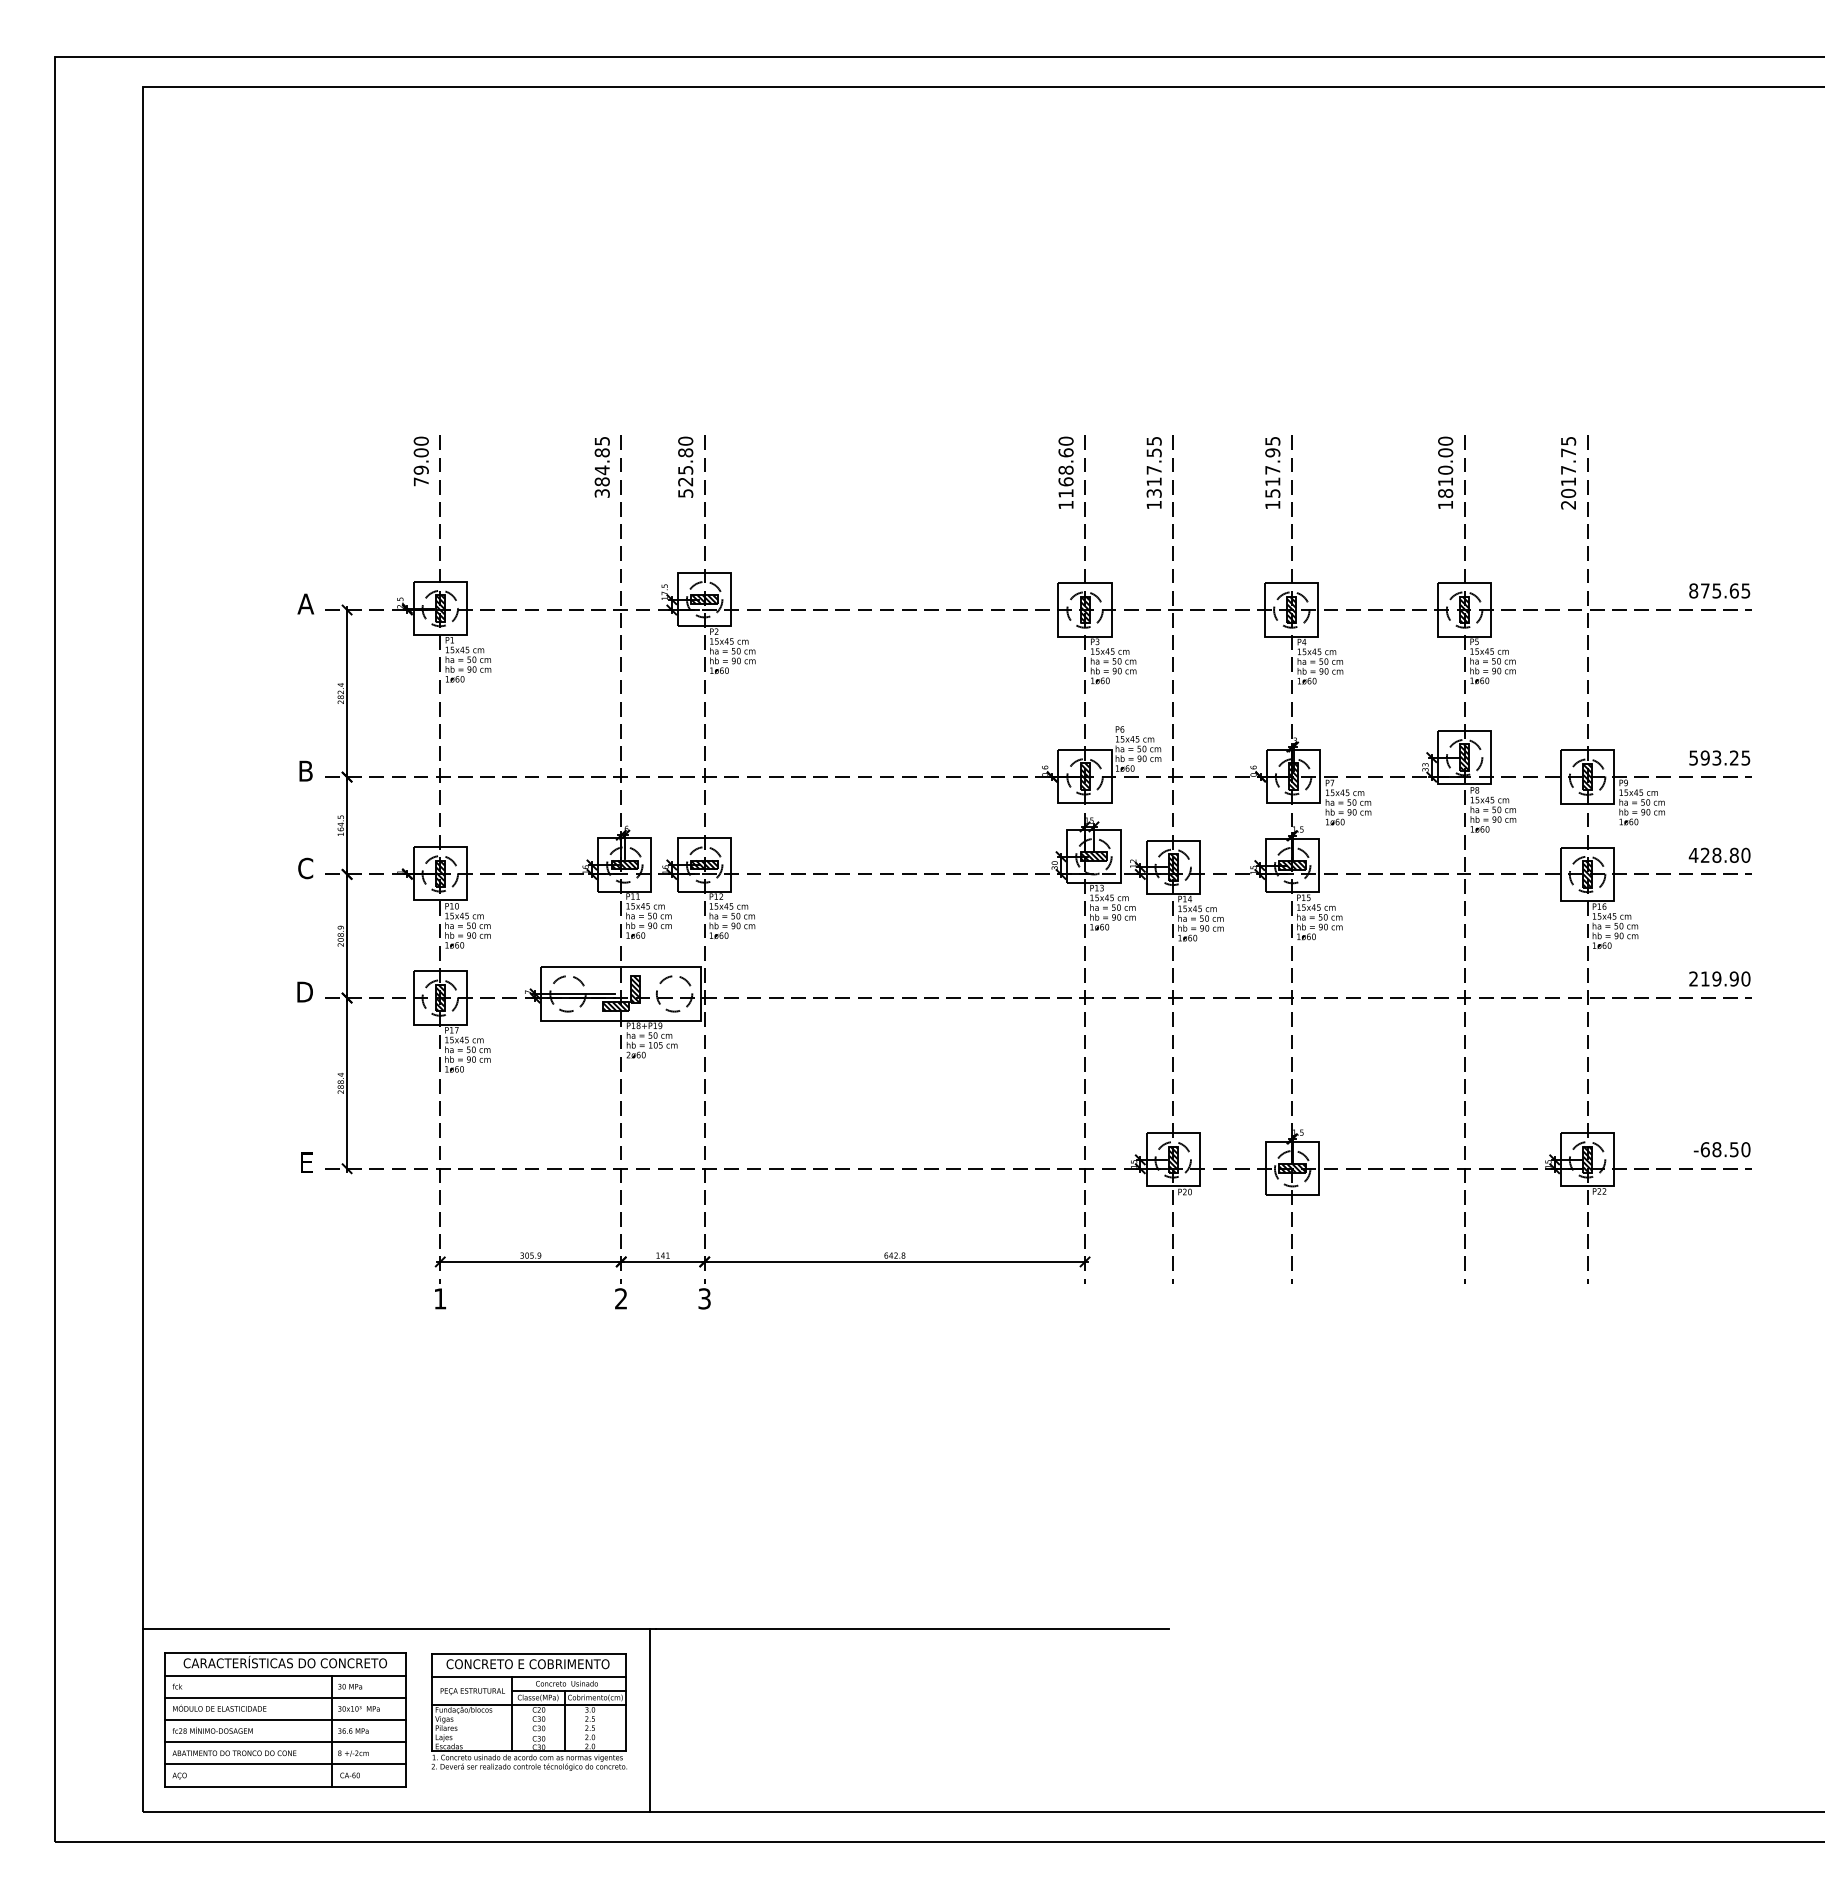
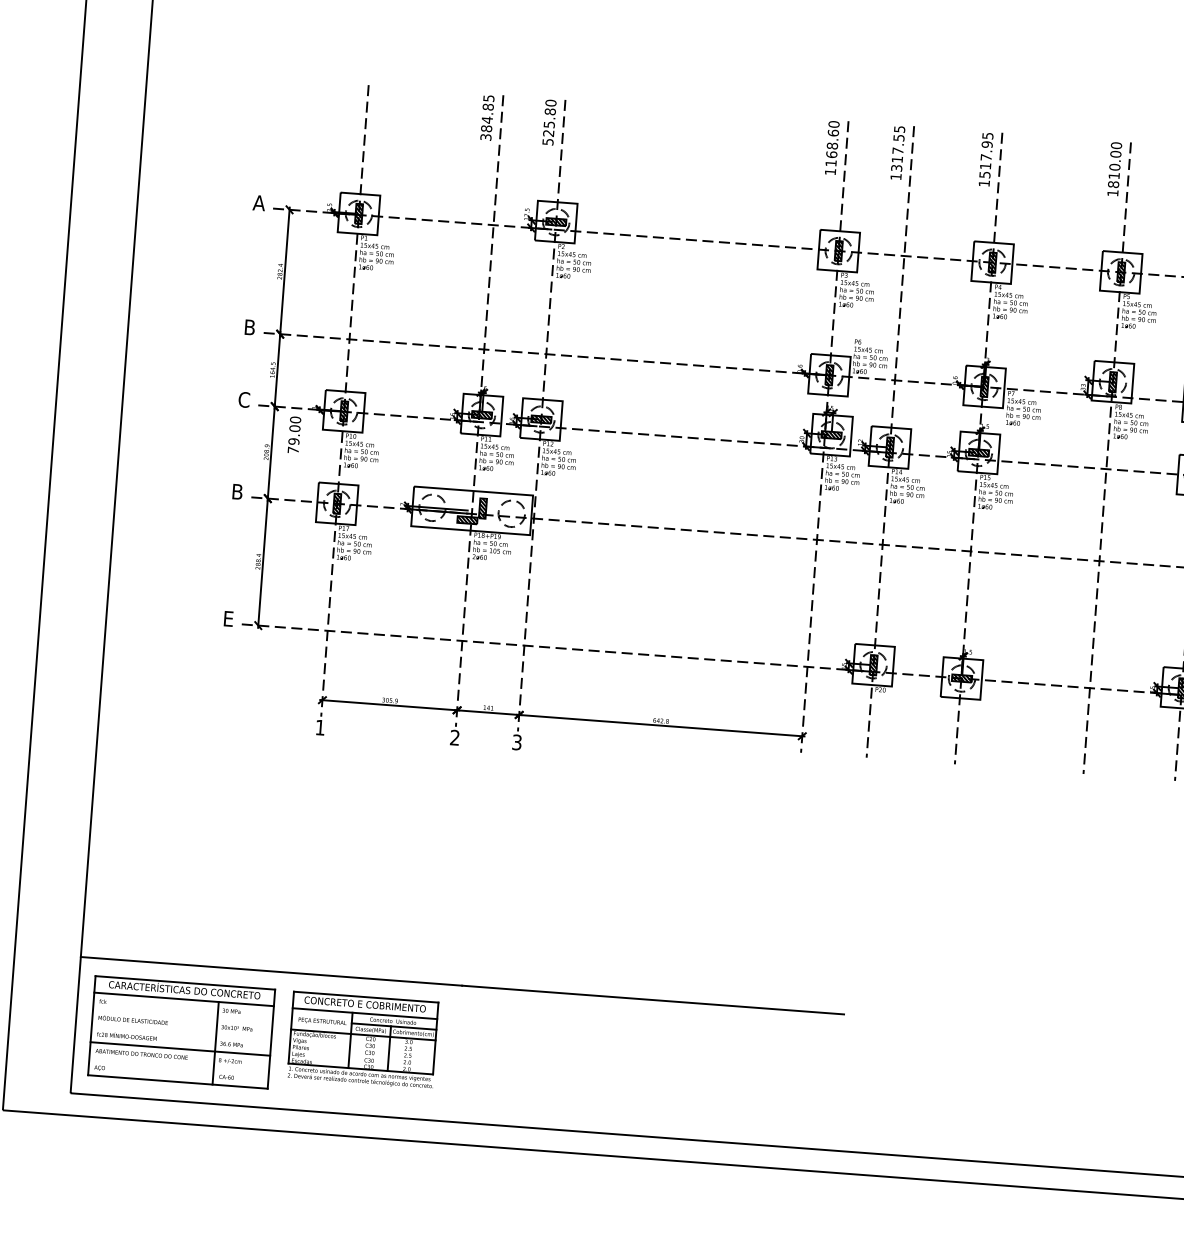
text: (420, 461) -> (293, 435), moved
text: (304, 991) -> (236, 491), D -> B
line: (285, 1697) -> (182, 1015), removed
line: (285, 1720) -> (181, 1032), removed
line: (649, 1720) -> (452, 1053), removed
line: (285, 1764) -> (179, 1065), removed

